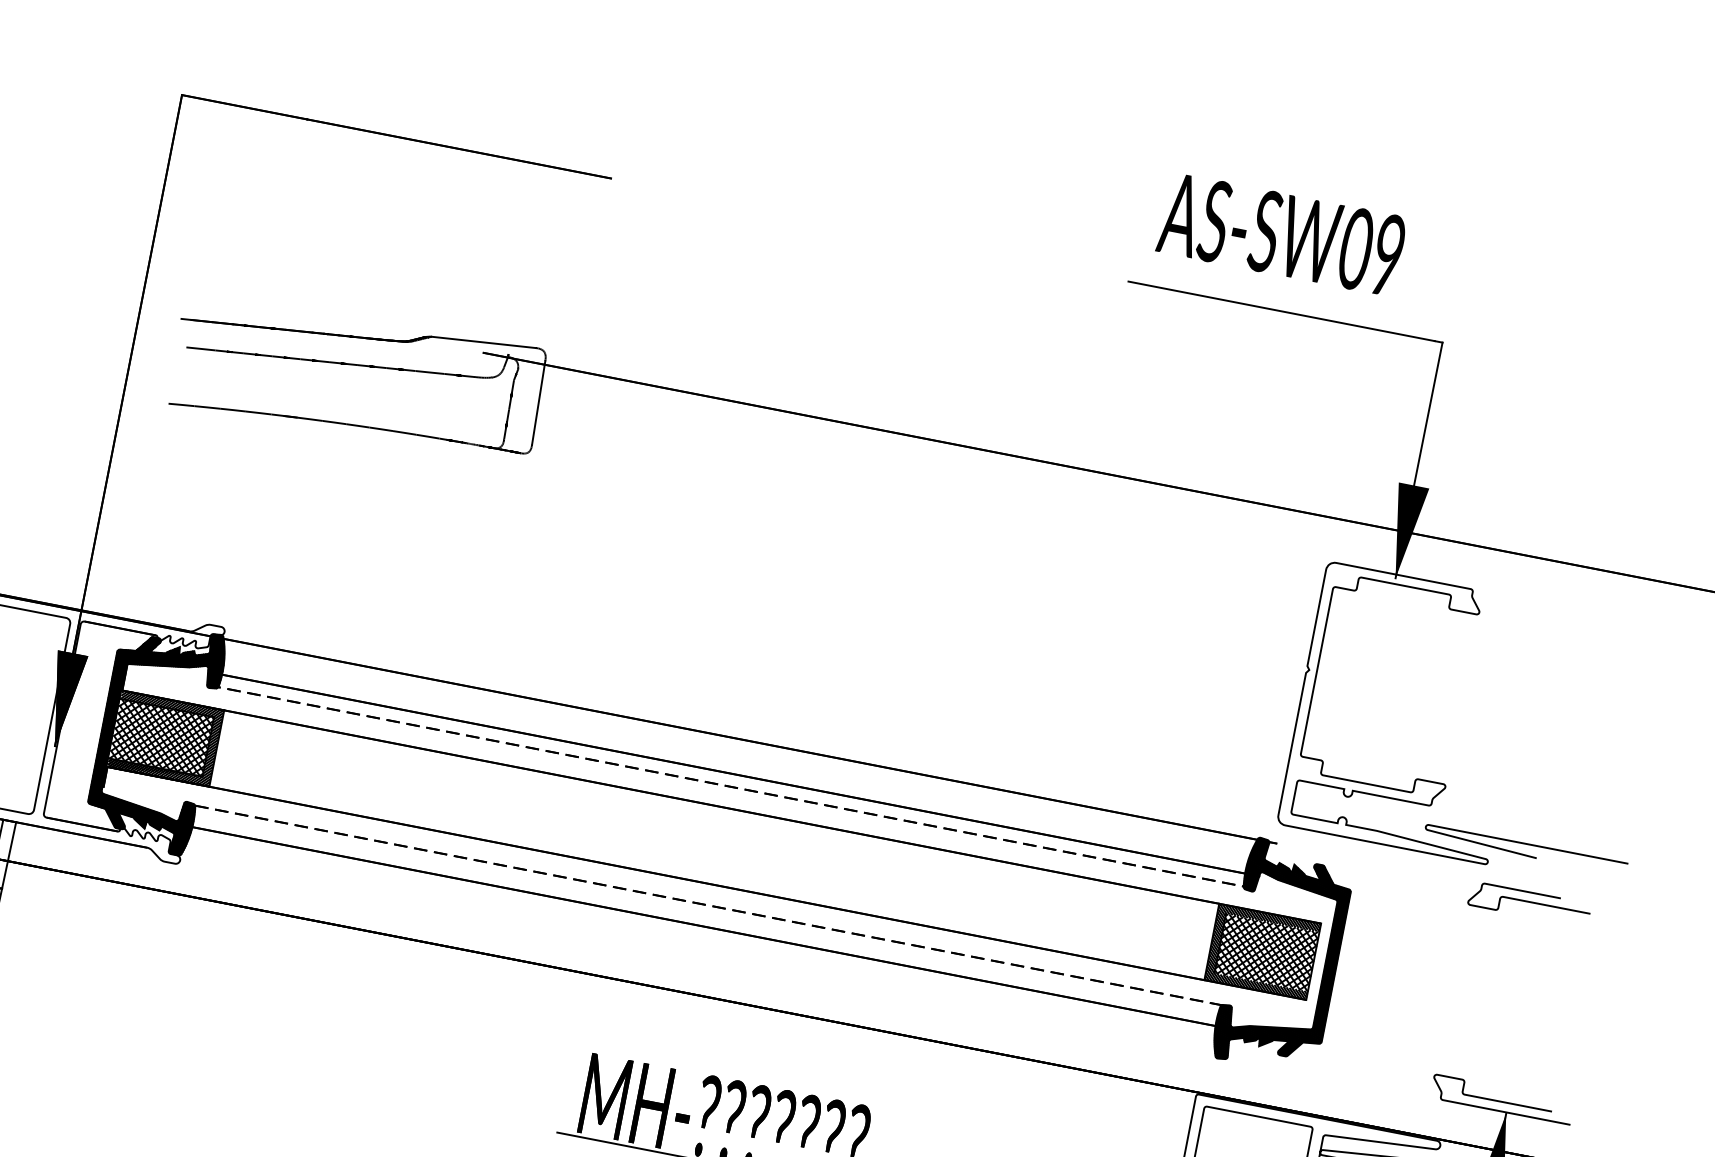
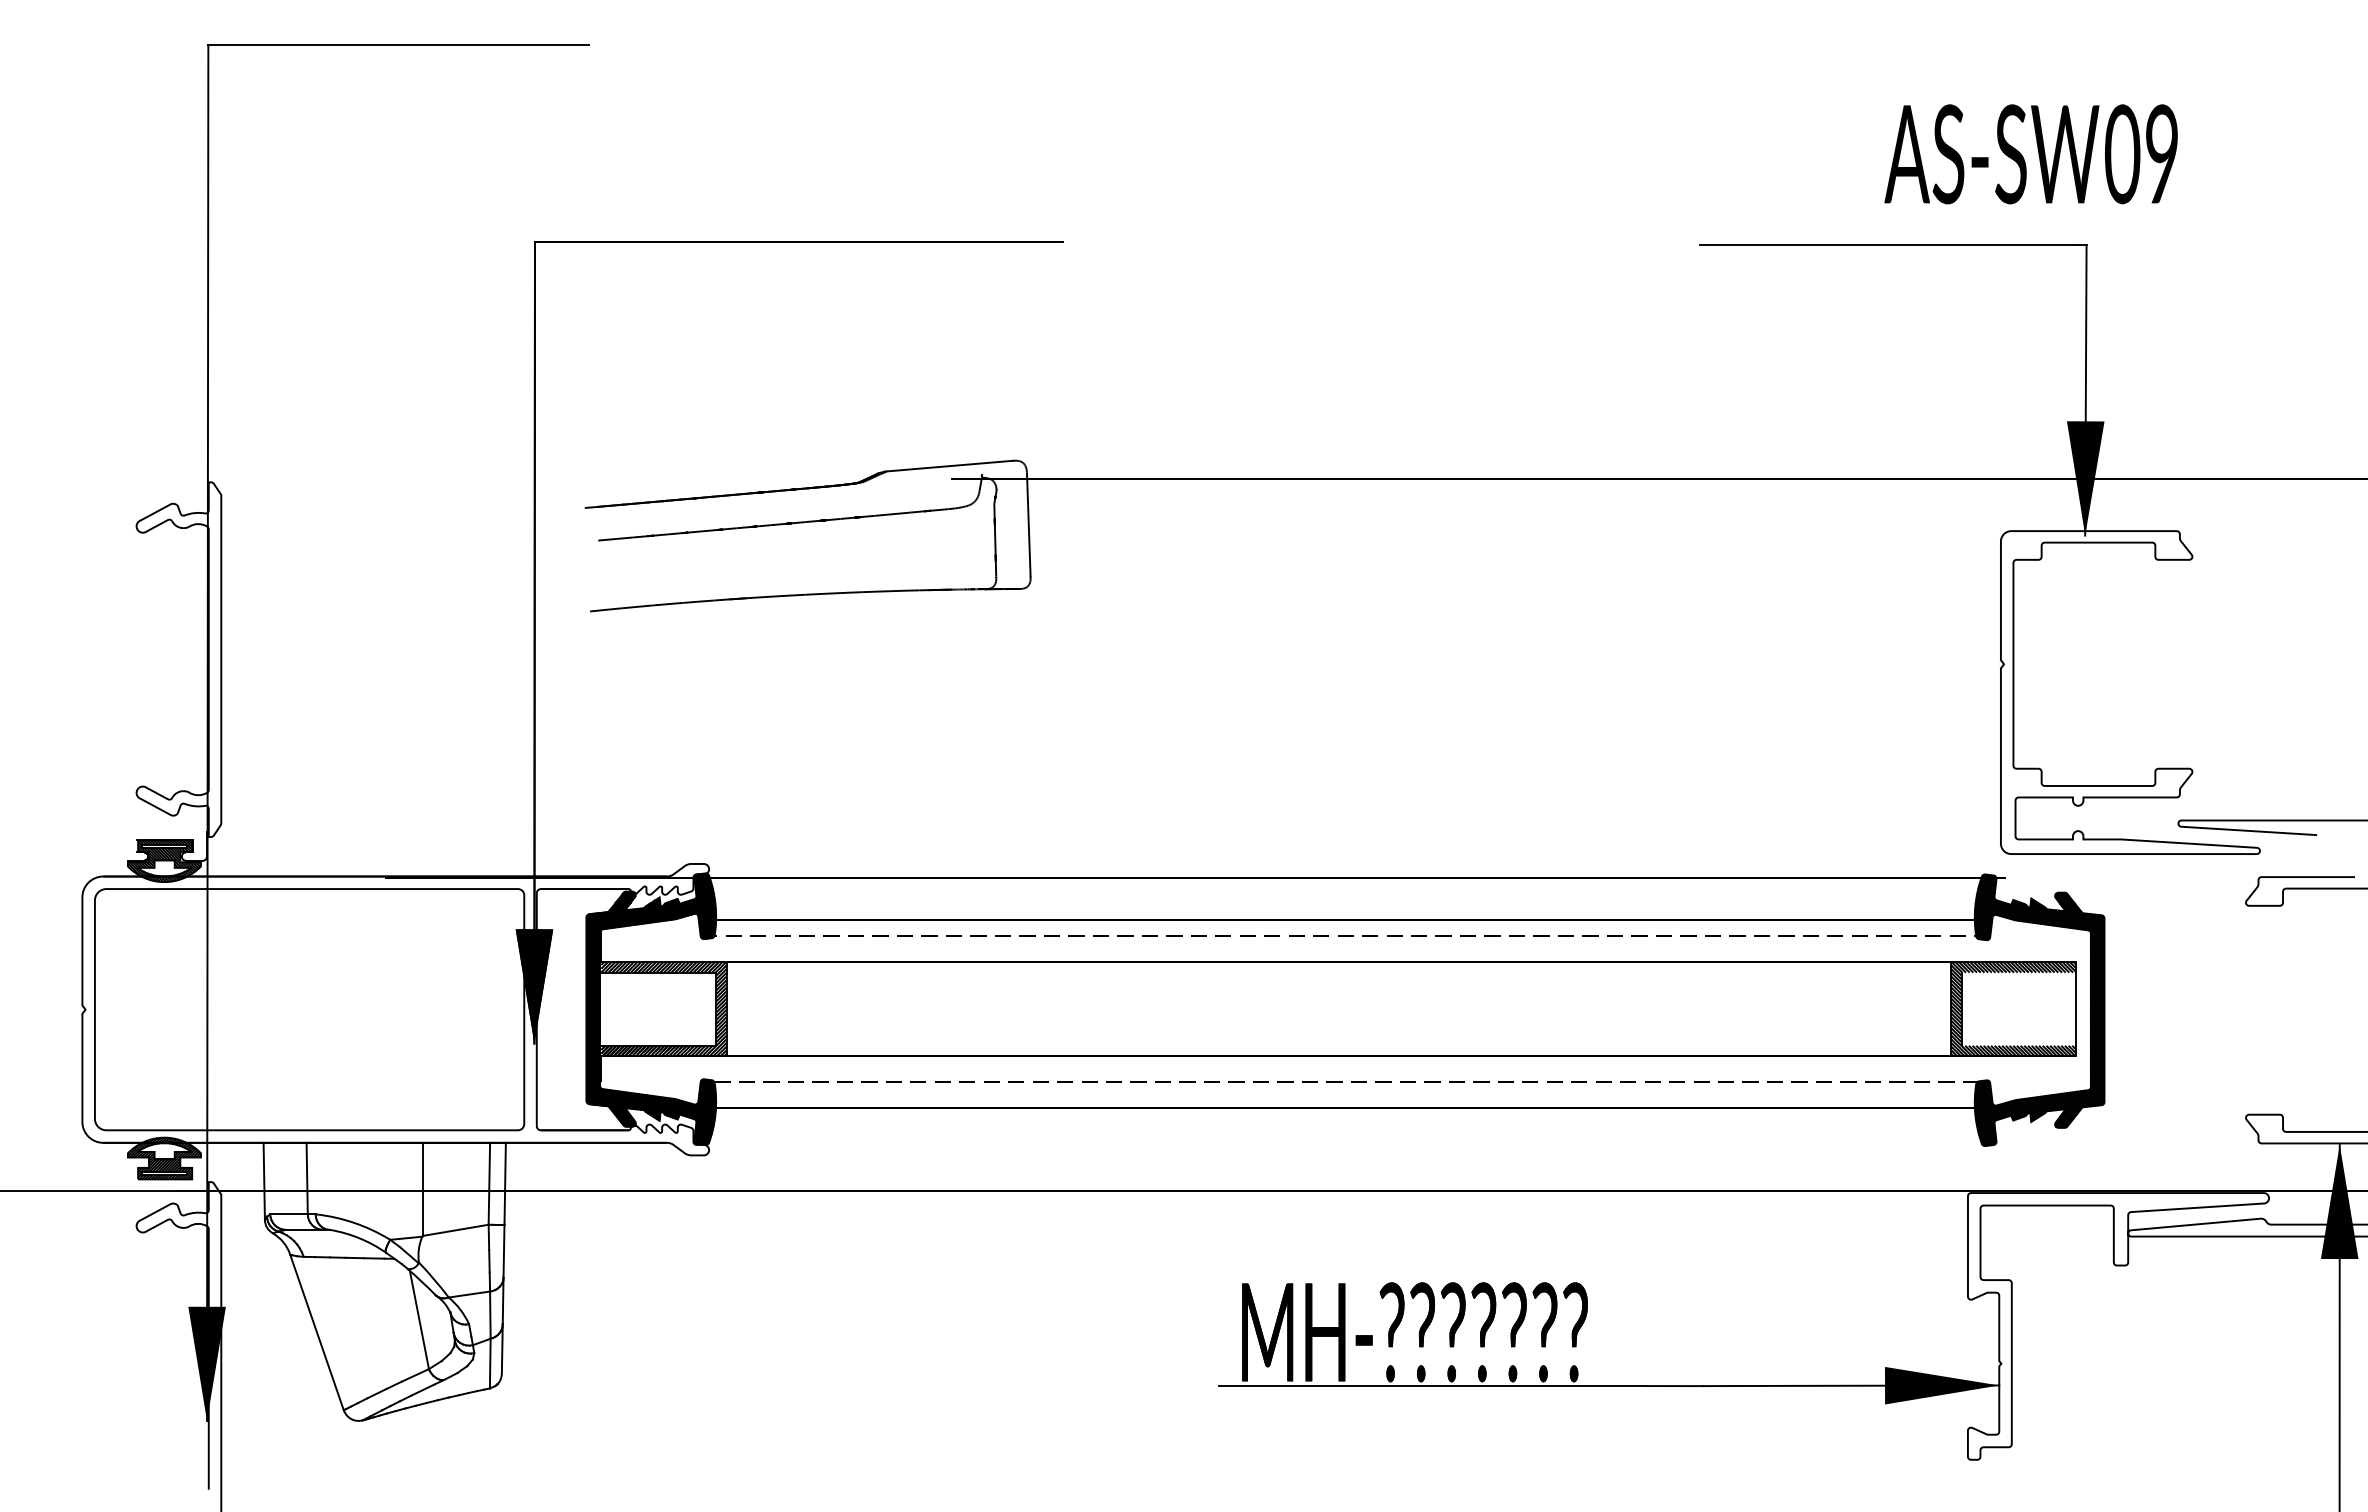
text: (1281, 234) -> (2030, 154), moved
hatch: (161, 737) -> (658, 1008), removed
hatch: (1266, 952) -> (2018, 1008), removed

